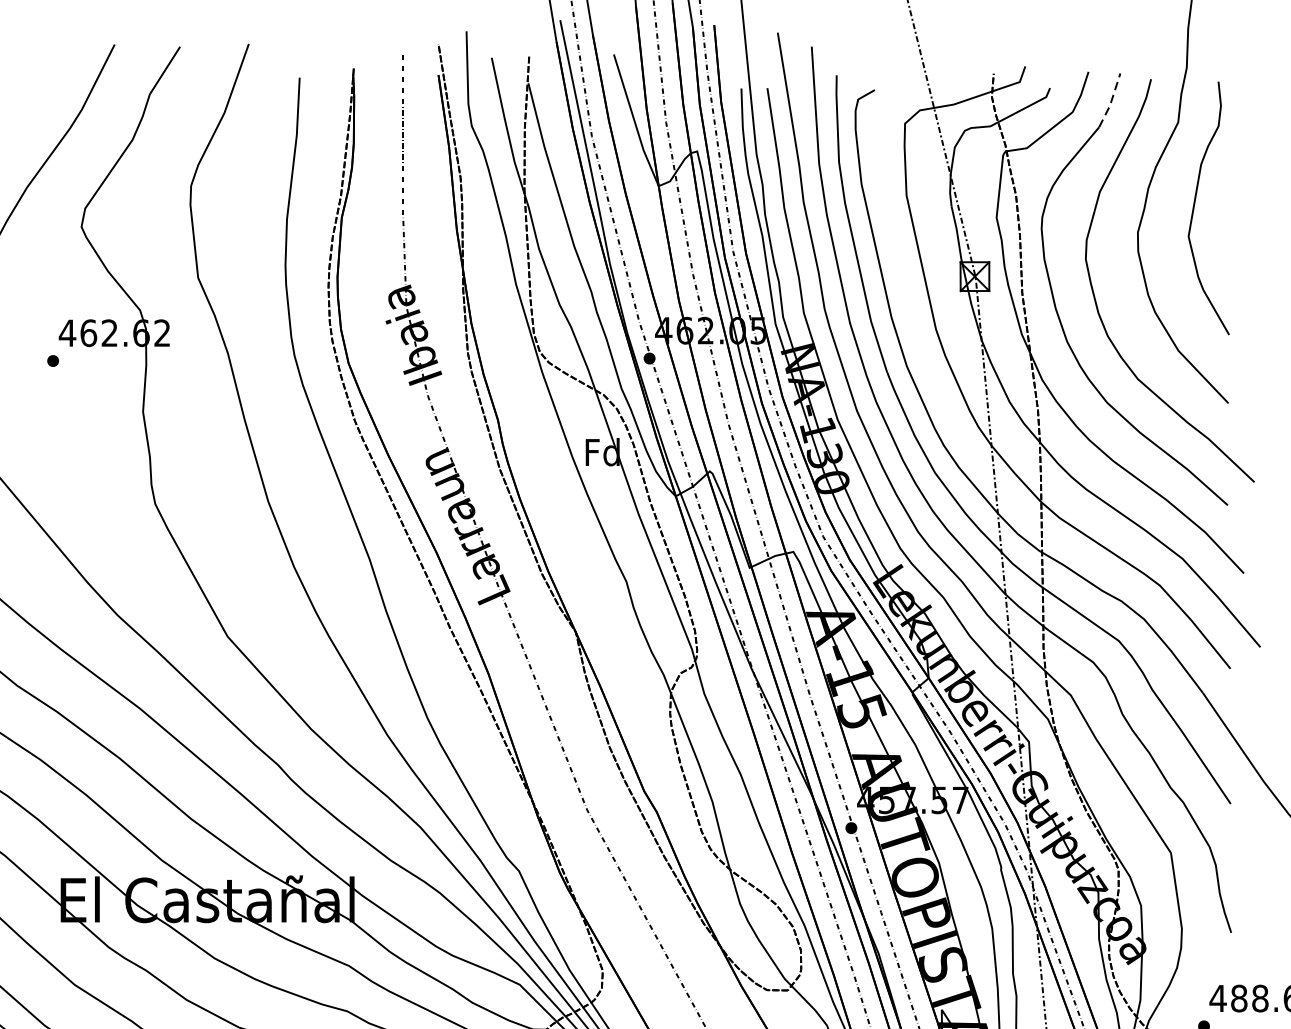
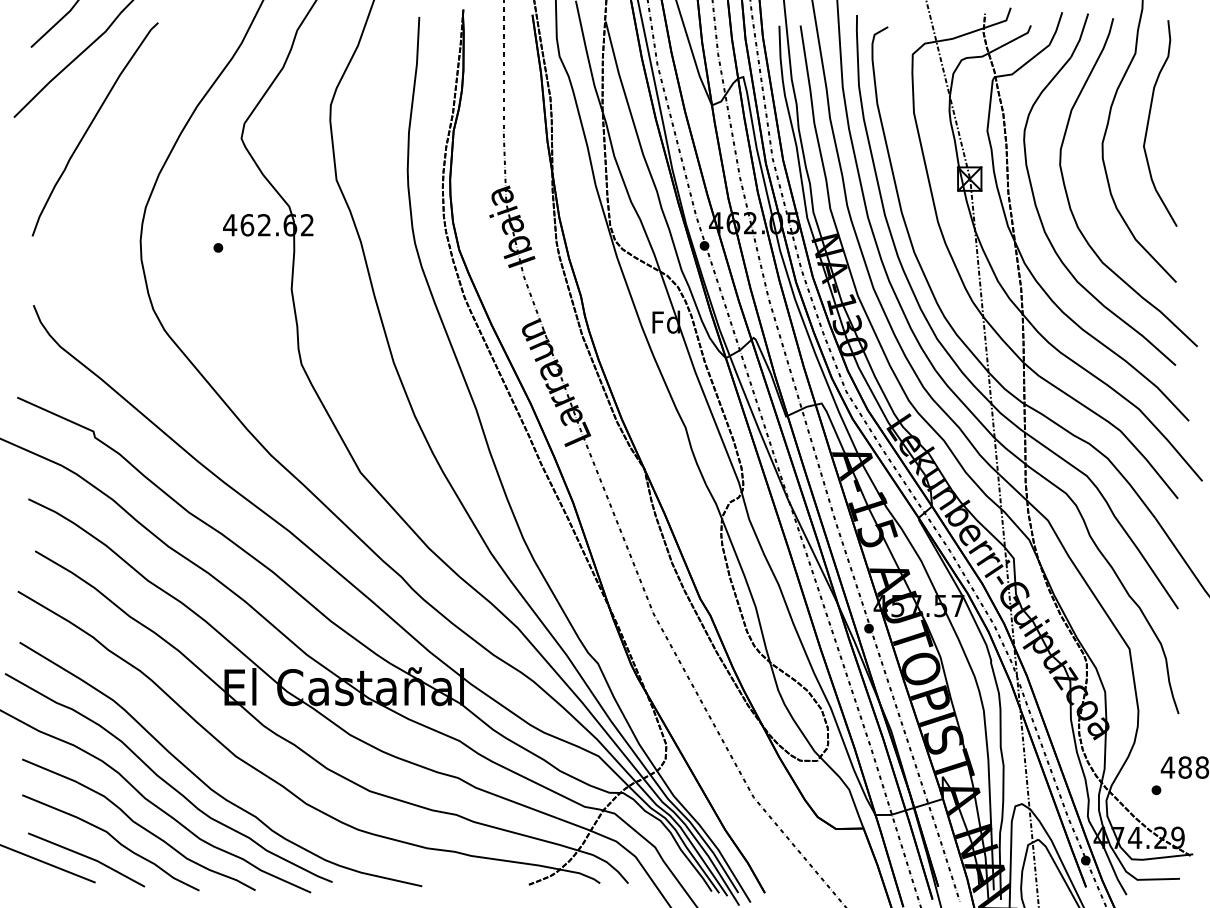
line: (1112, 101) -> (1081, 36), dashed -> solid

